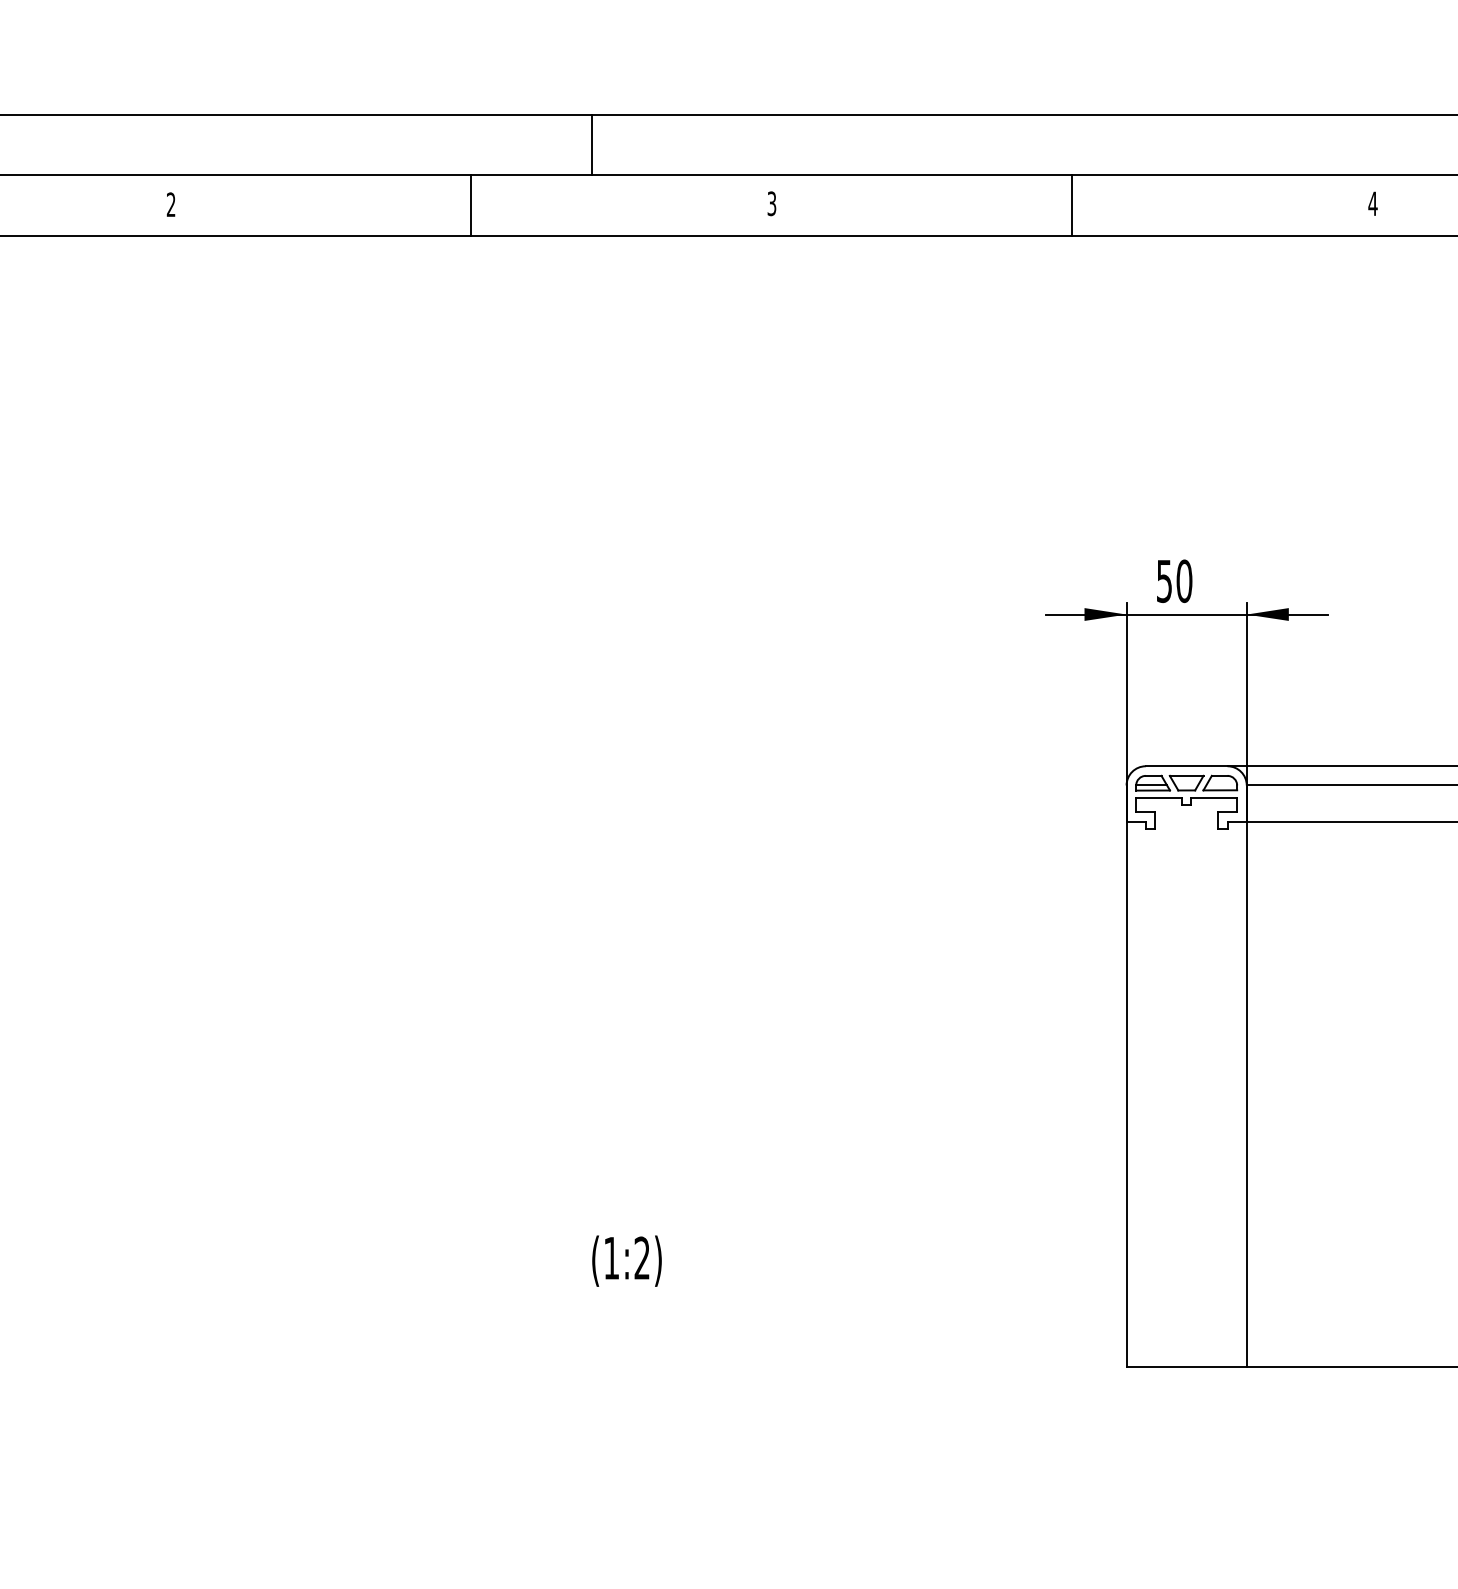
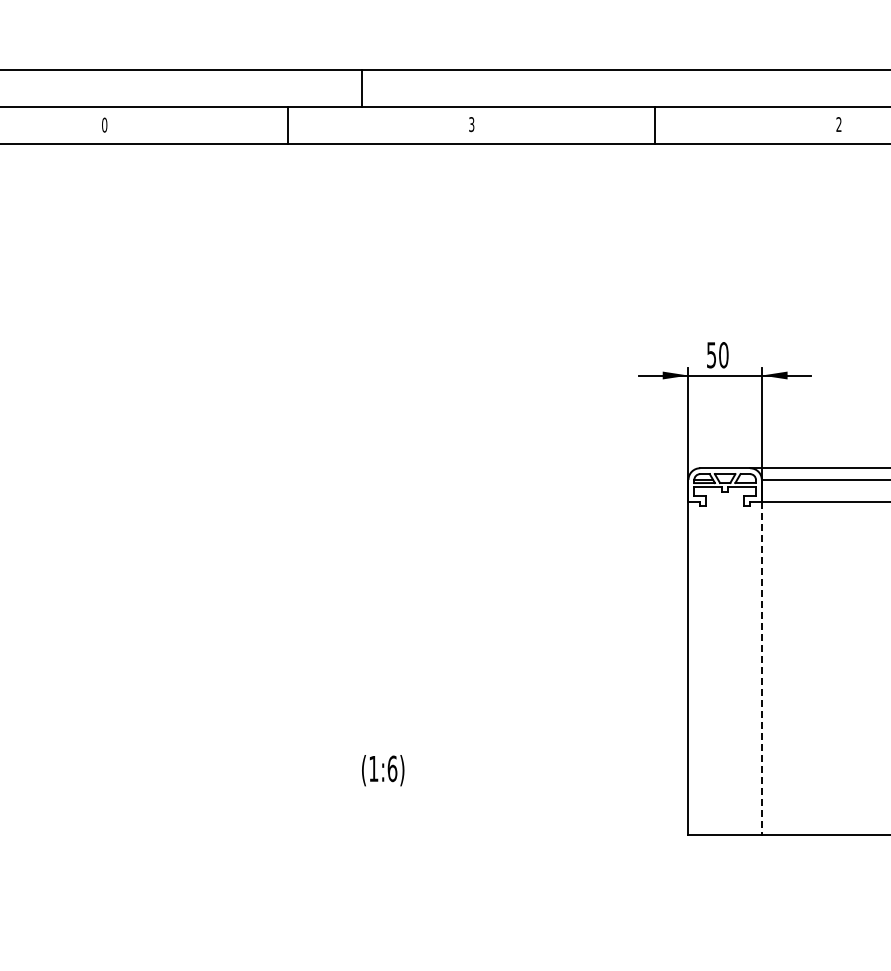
text: (170, 203) -> (104, 124), 2 -> 0
text: (1372, 203) -> (838, 124), 4 -> 2
line: (1246, 1093) -> (761, 668), solid -> dashed
text: (642, 1257) -> (392, 768), (1:2) -> (1:6)

